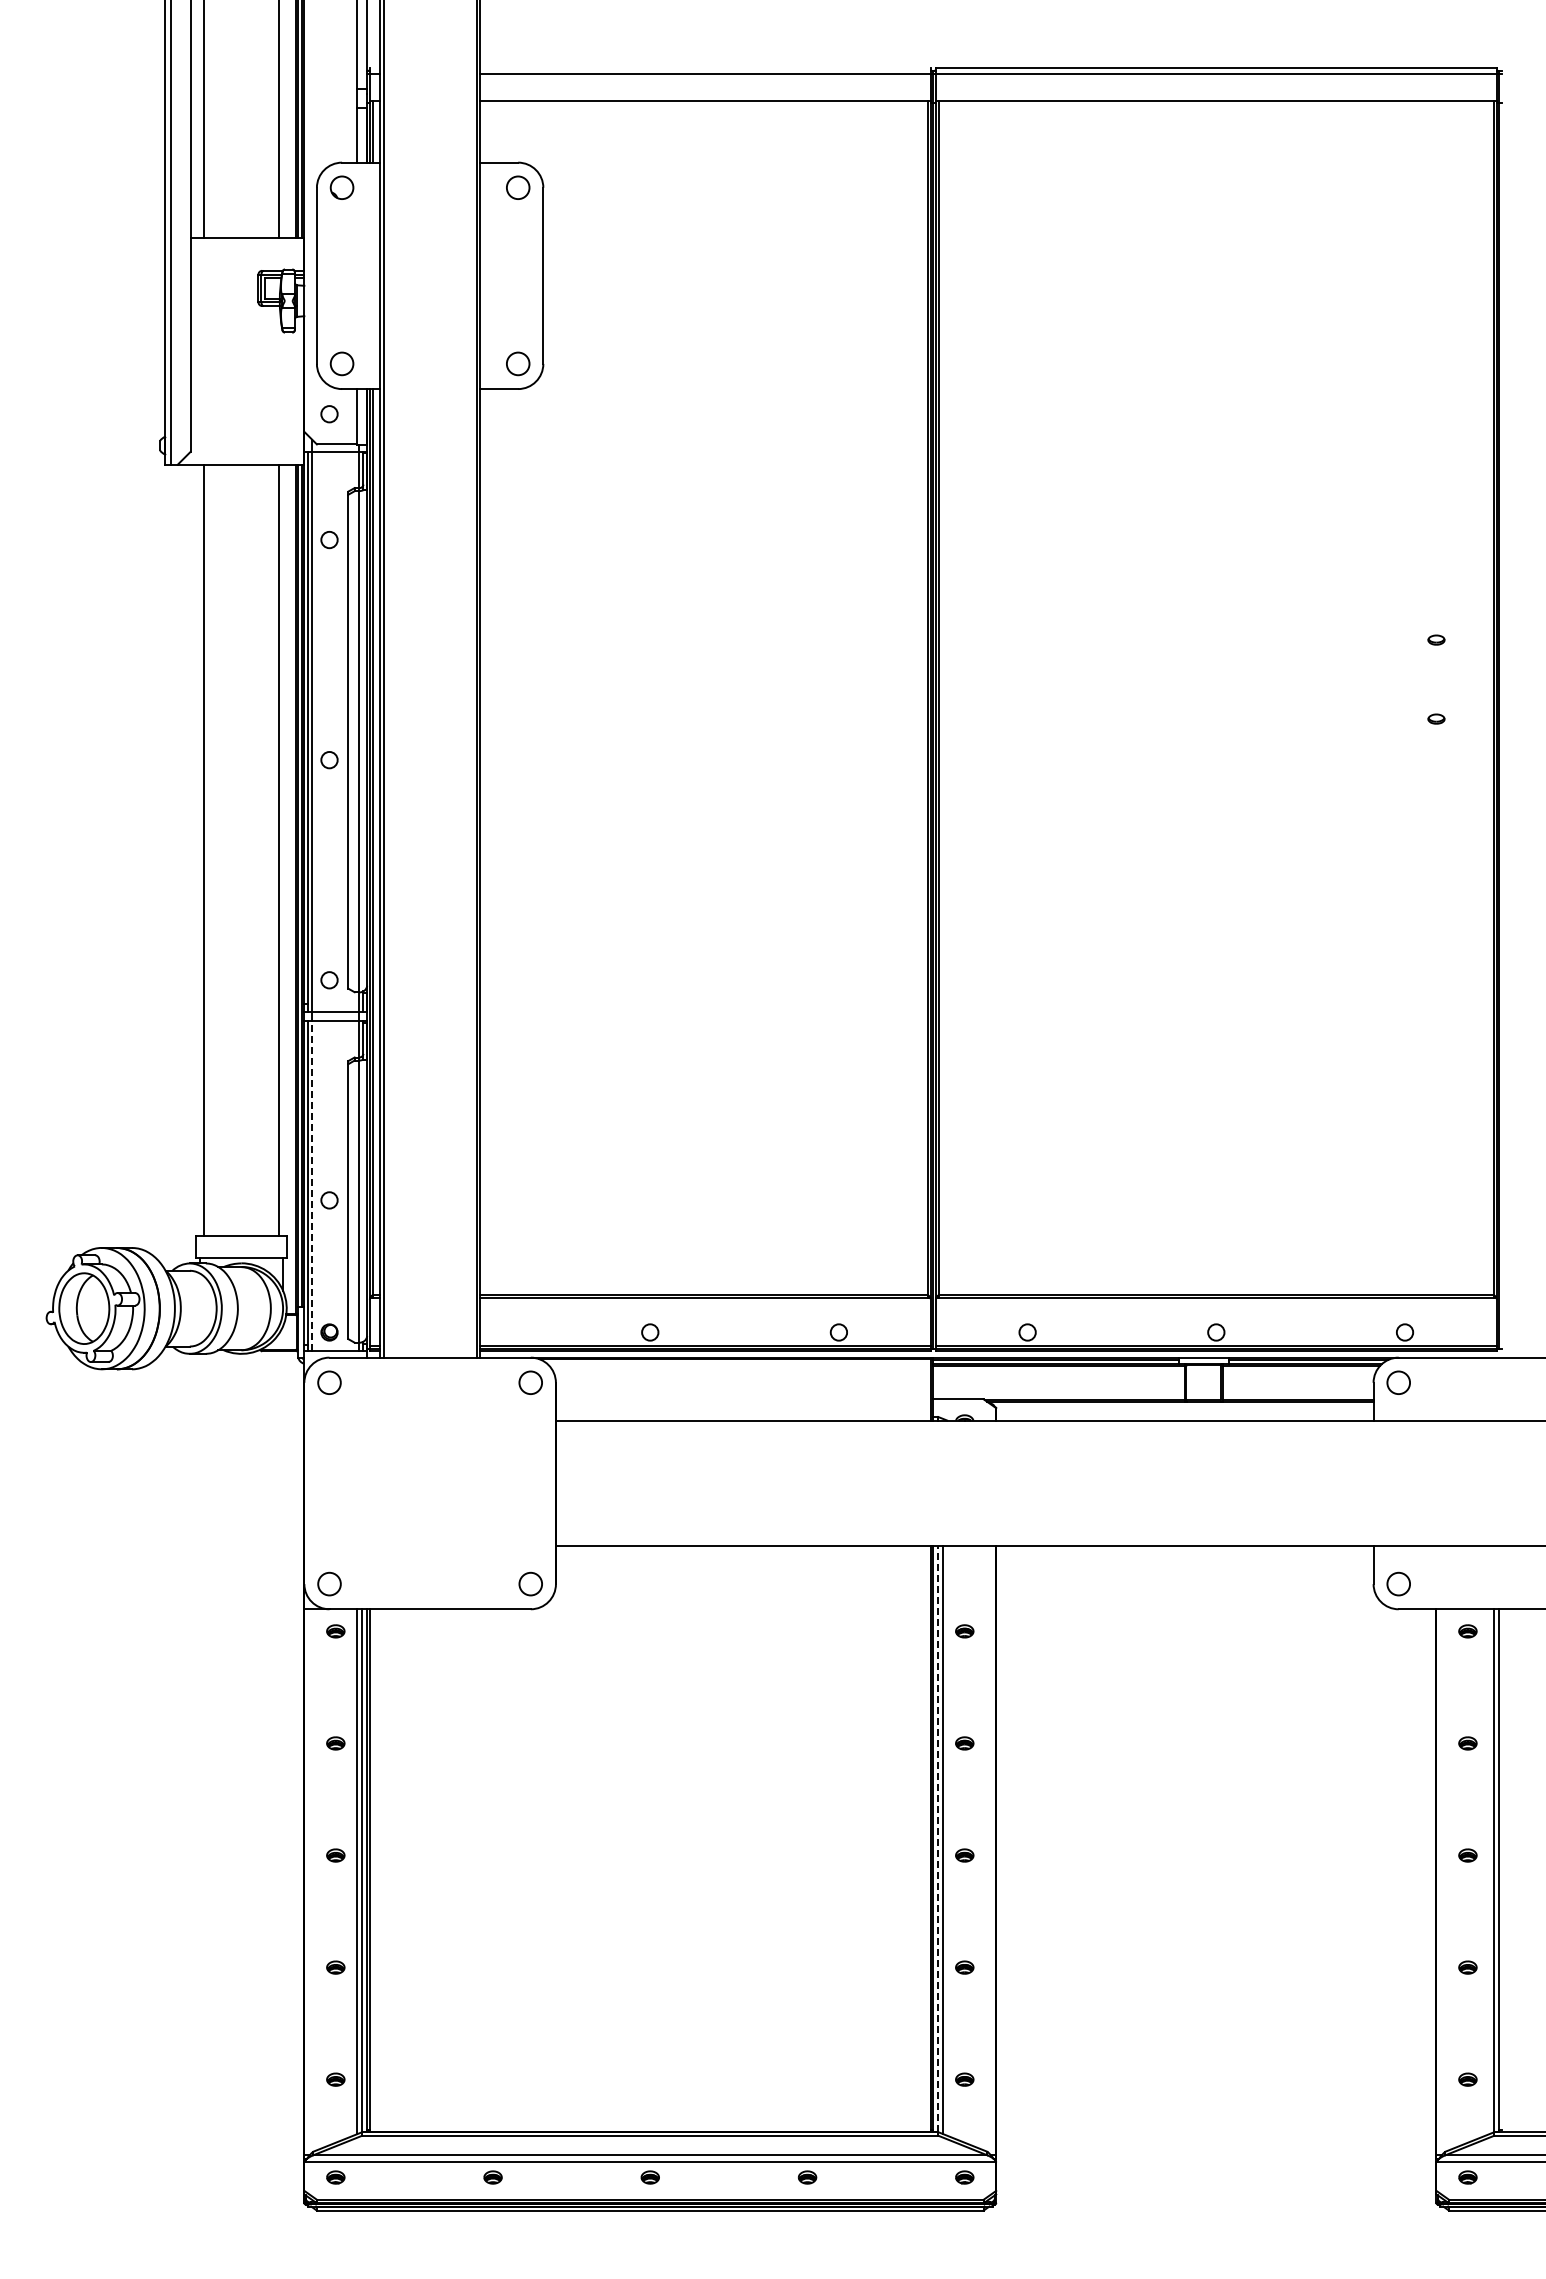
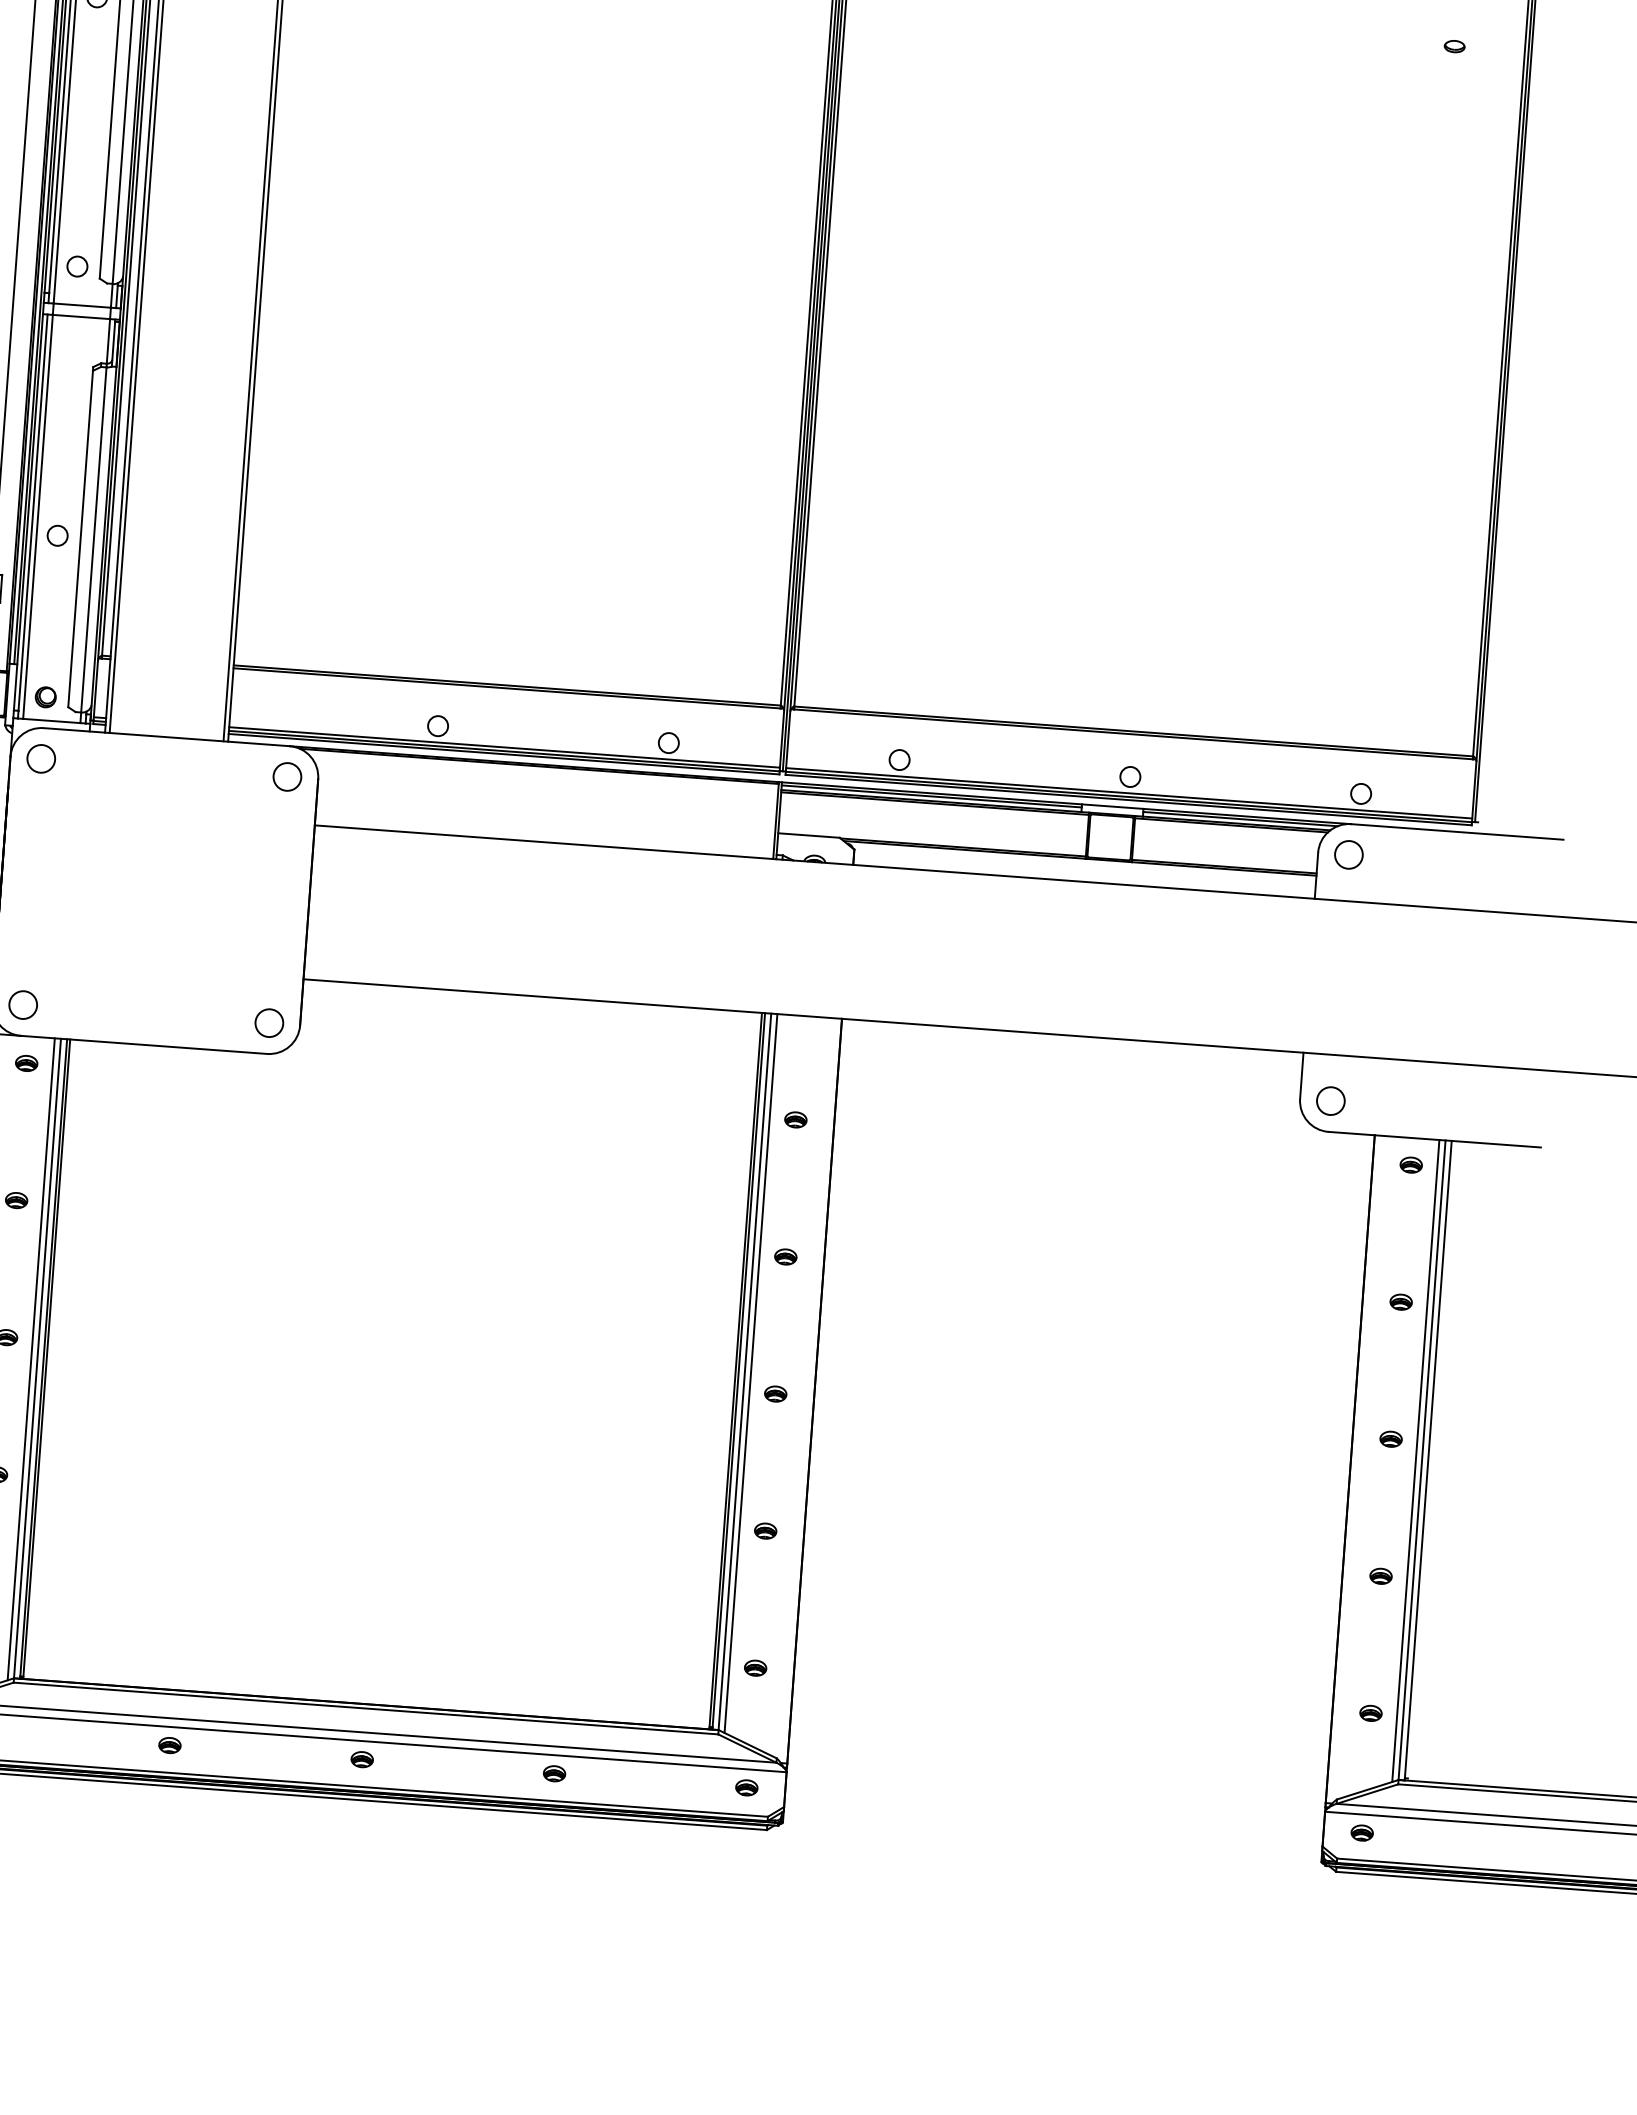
line: (312, 1185) -> (38, 516), dashed -> solid
line: (938, 1839) -> (745, 1372), dashed -> solid
line: (1489, 1871) -> (1416, 1460), added

